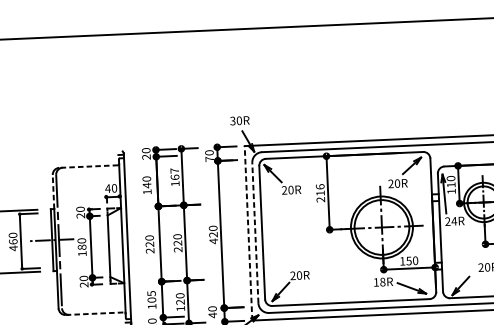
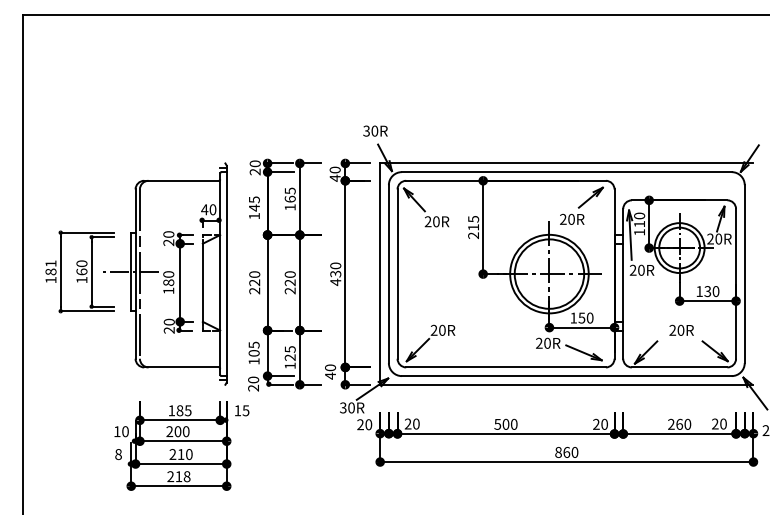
text: (209, 158) -> (334, 177), 70 -> 40
line: (88, 166) -> (181, 180), dashed -> solid
text: (174, 170) -> (290, 190), 167 -> 165
text: (146, 178) -> (253, 199), 140 -> 145
text: (320, 186) -> (473, 218), 216 -> 215
line: (53, 192) -> (135, 211), dashed -> solid
text: (453, 220) -> (640, 269), 24R -> 20R
line: (248, 233) -> (380, 274), dashed -> solid
line: (255, 233) -> (388, 274), dashed -> solid
text: (213, 234) -> (335, 273), 420 -> 430
text: (13, 247) -> (81, 279), 460 -> 160
text: (379, 281) -> (543, 342), 18R -> 20R
text: (179, 295) -> (289, 349), 120 -> 125
line: (95, 313) -> (182, 367), dashed -> solid

